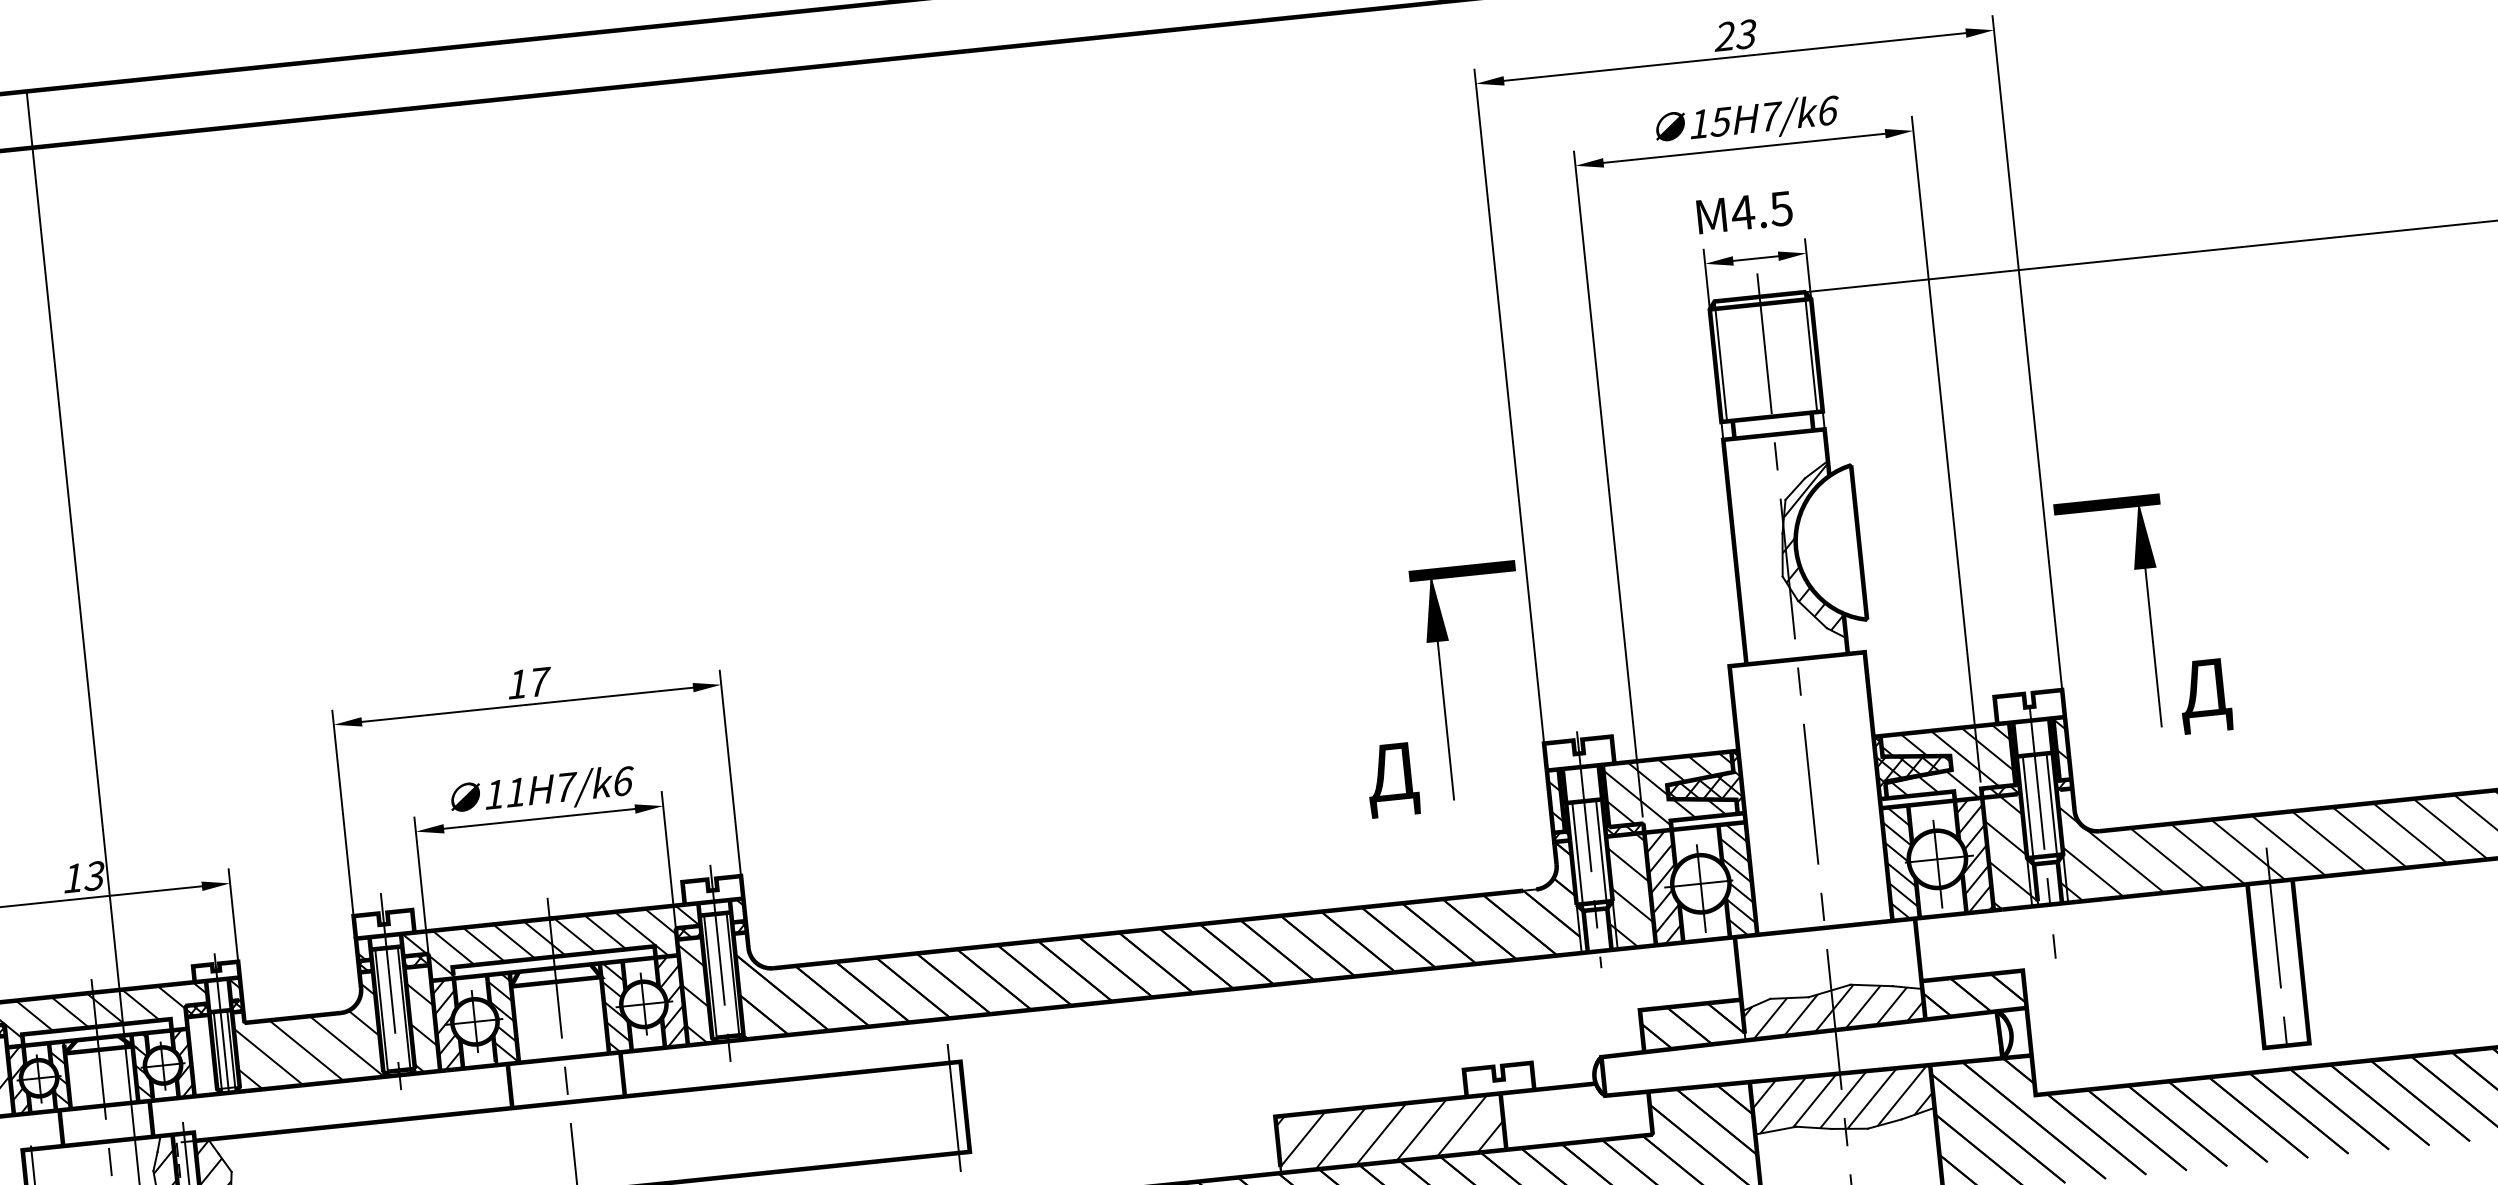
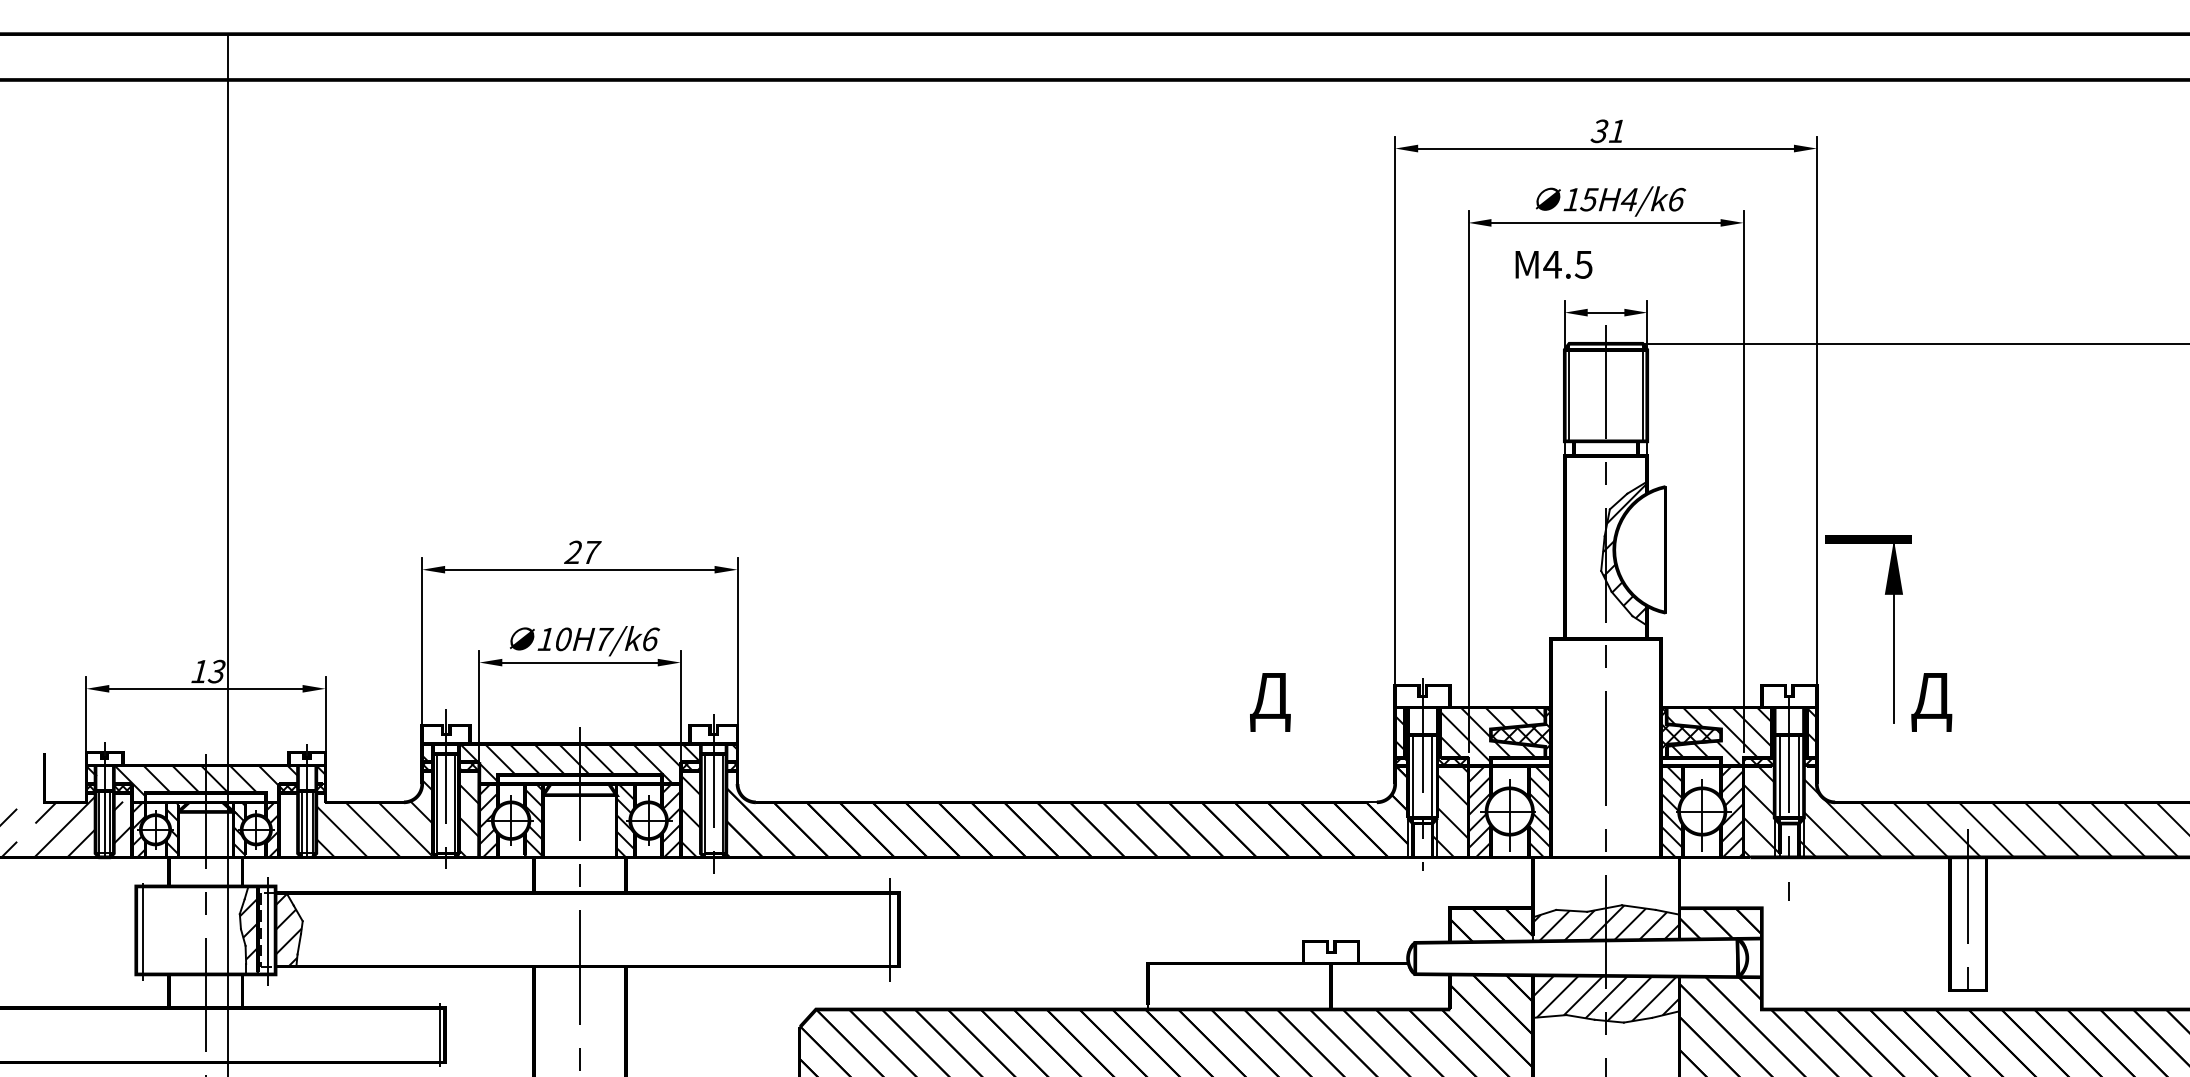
text: (1734, 35) -> (1607, 131), 23 -> 31
text: (1771, 116) -> (1630, 199), 15H7/k6 -> 15H4/k6
text: (1744, 212) -> (1553, 264), moved
text: (516, 683) -> (572, 551), 17 -> 27
part: (1442, 684) -> (1318, 629), removed
text: (516, 792) -> (563, 639), 11H7/k6 -> 10H7/k6
hatch: (1390, 1133) -> (1239, 986), removed

